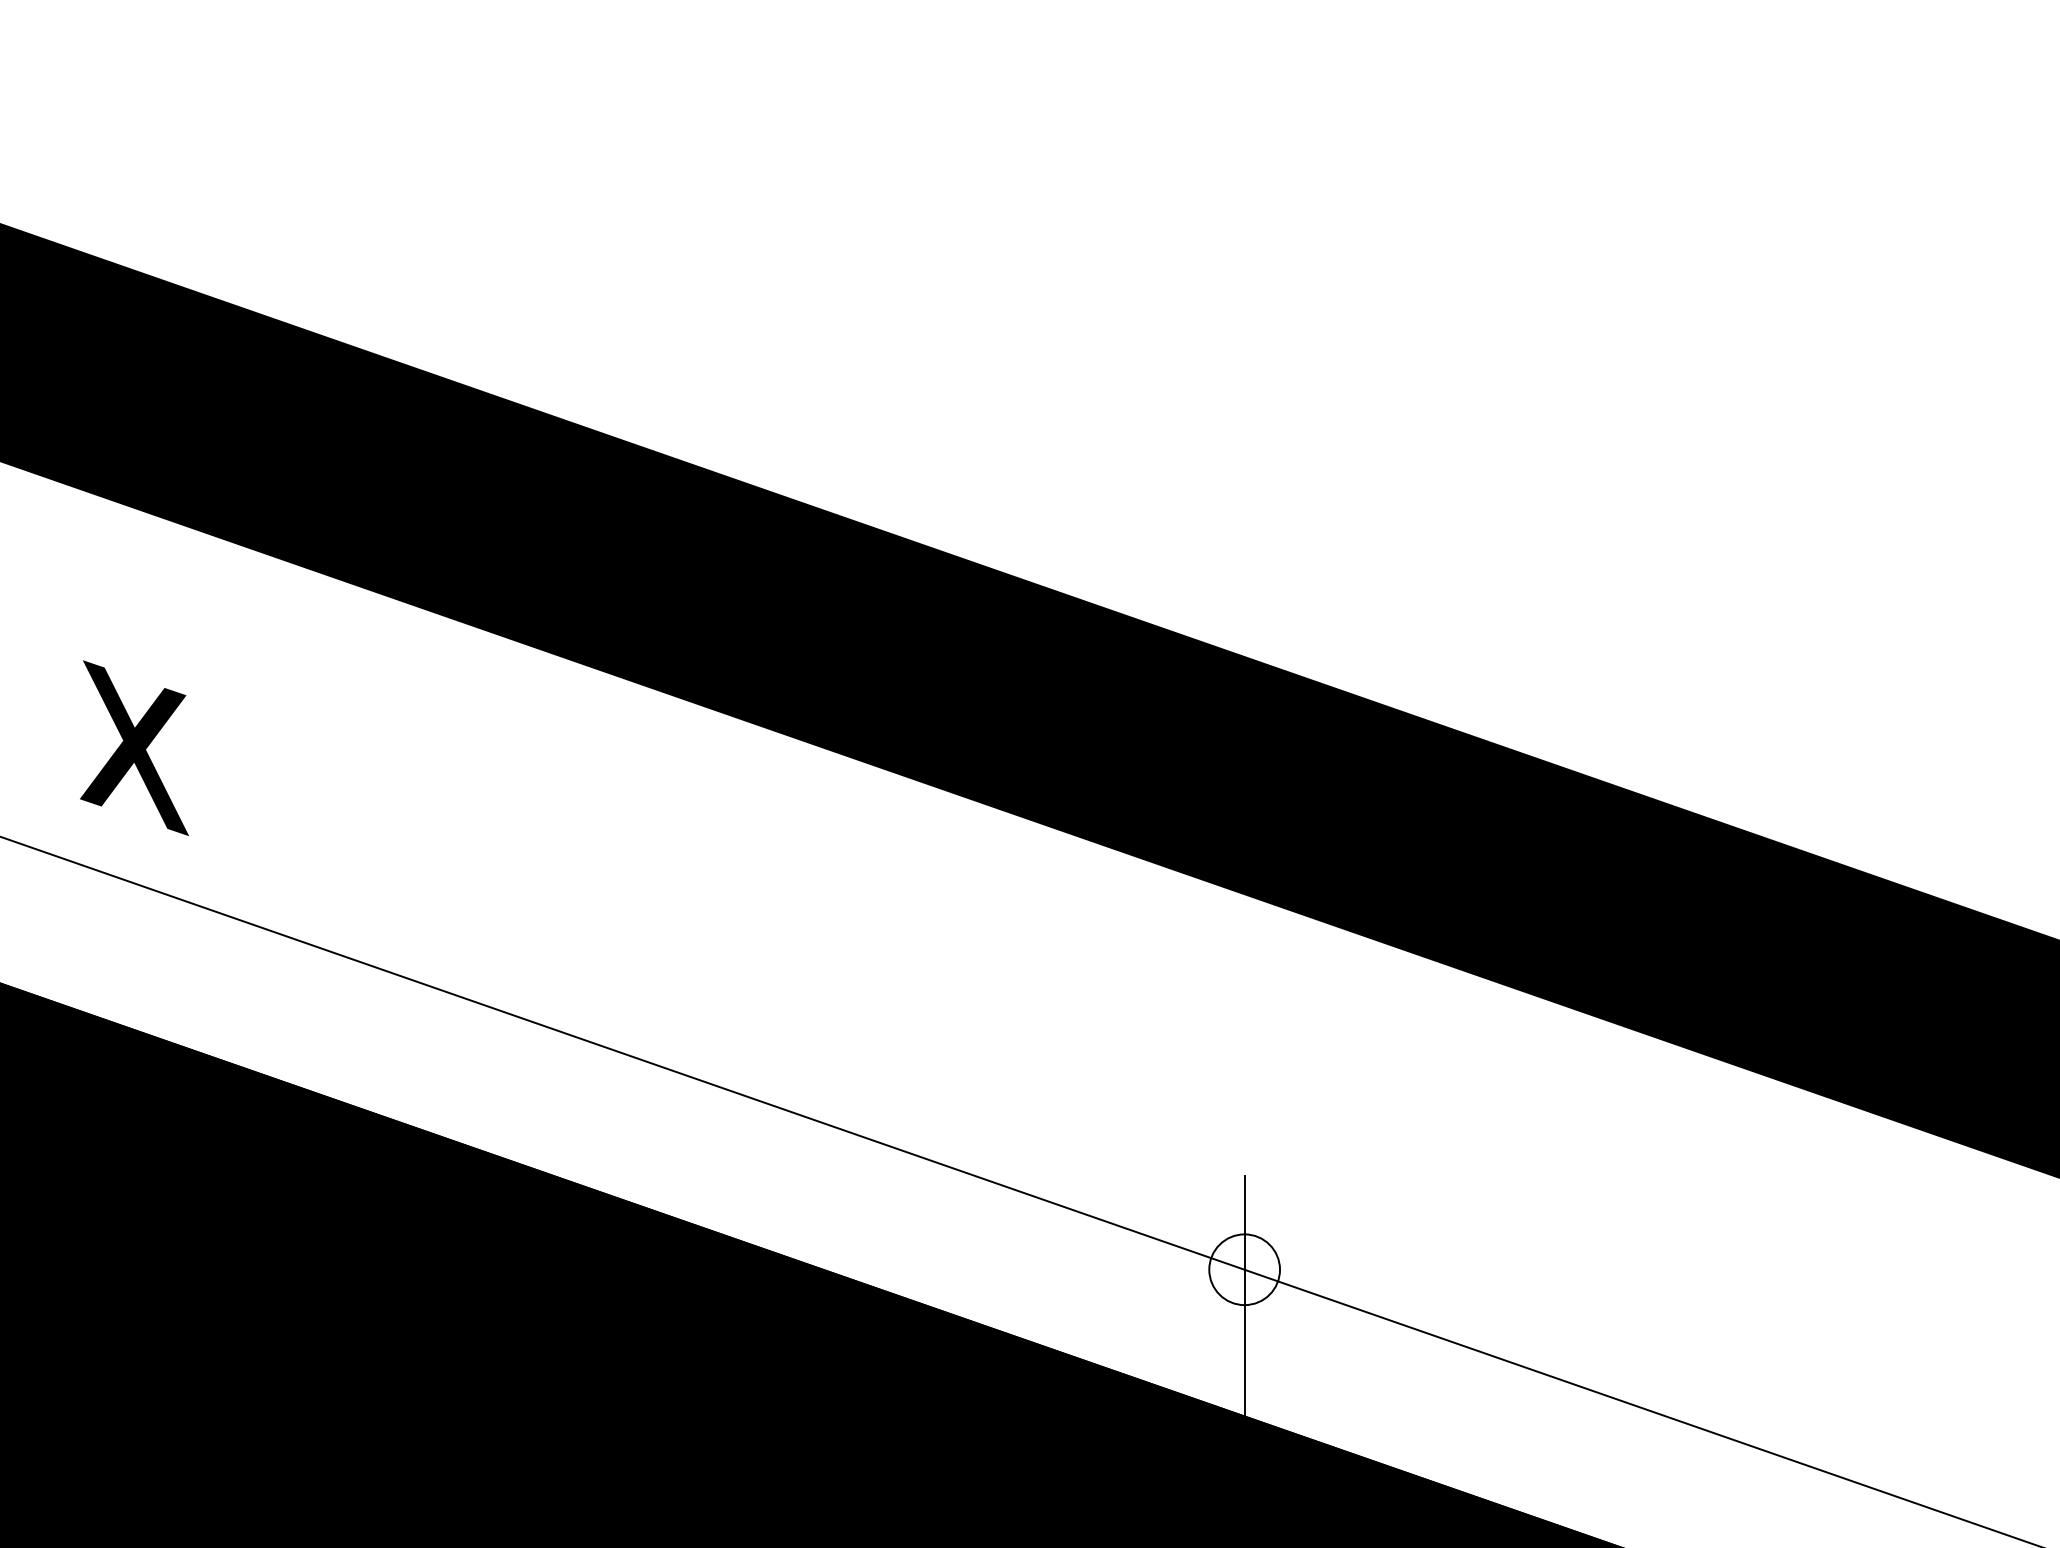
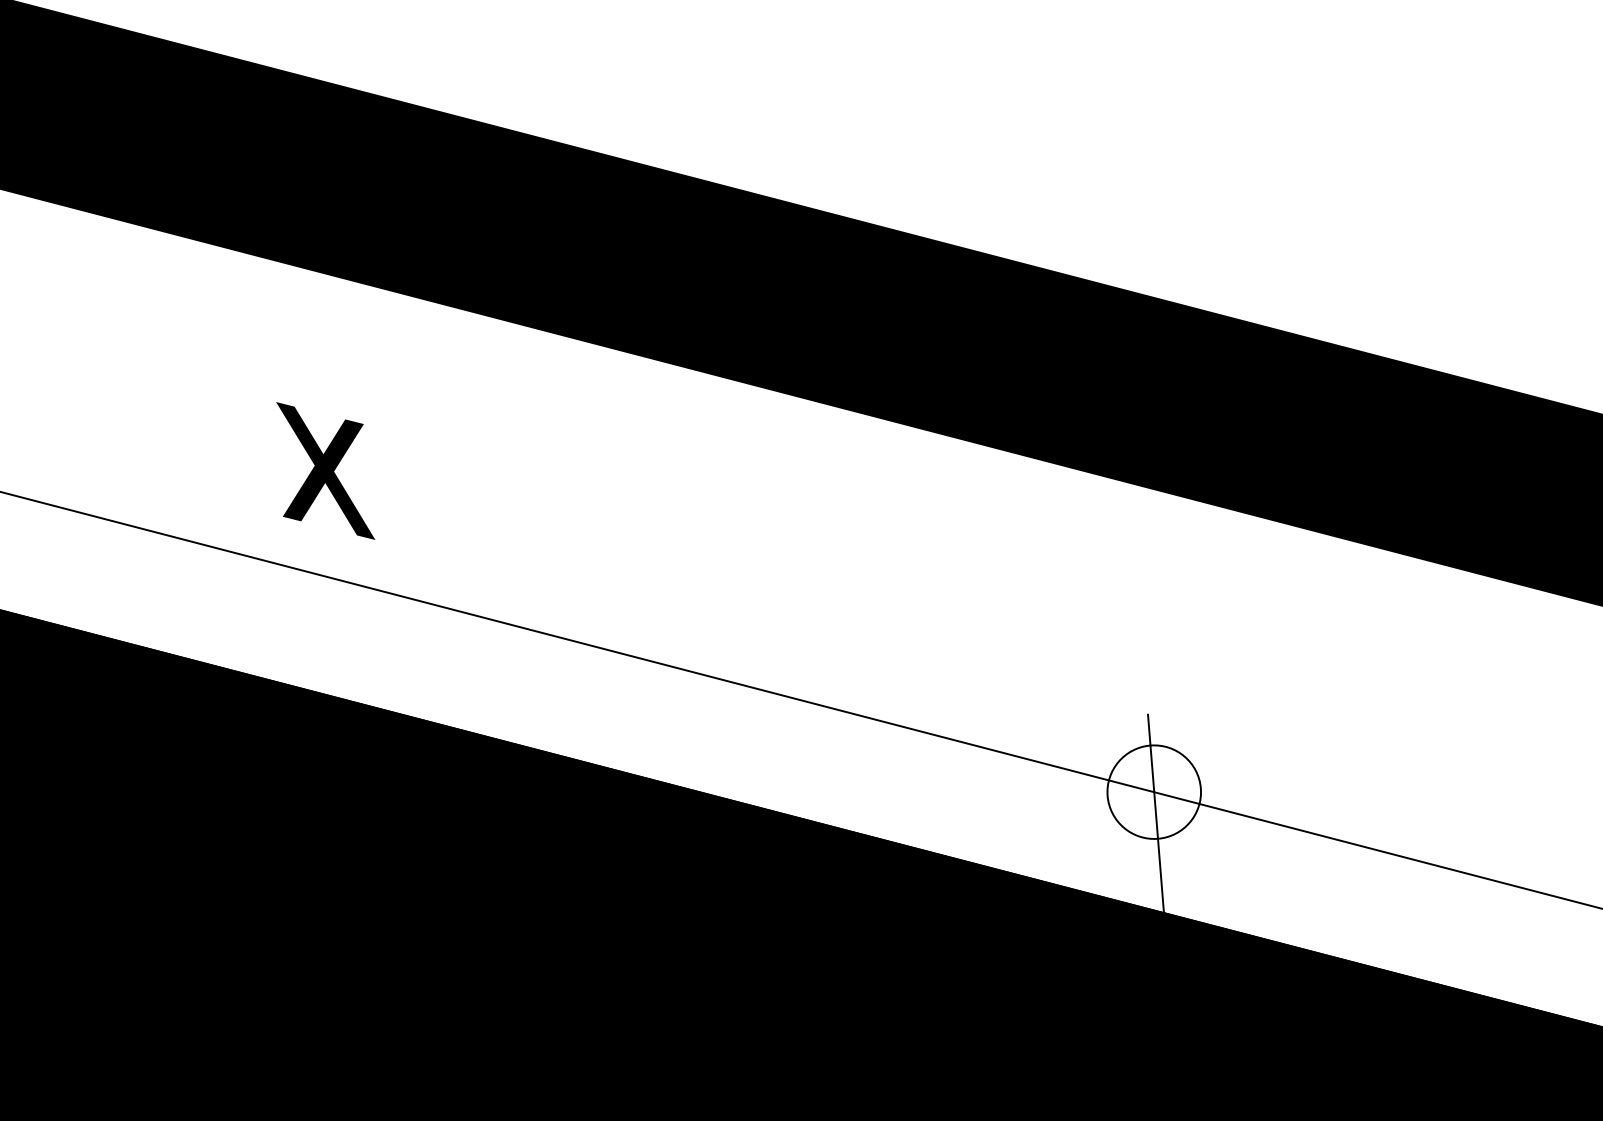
text: (134, 747) -> (324, 470), moved
circle: (1244, 1269) -> (1154, 791), size x1.6

